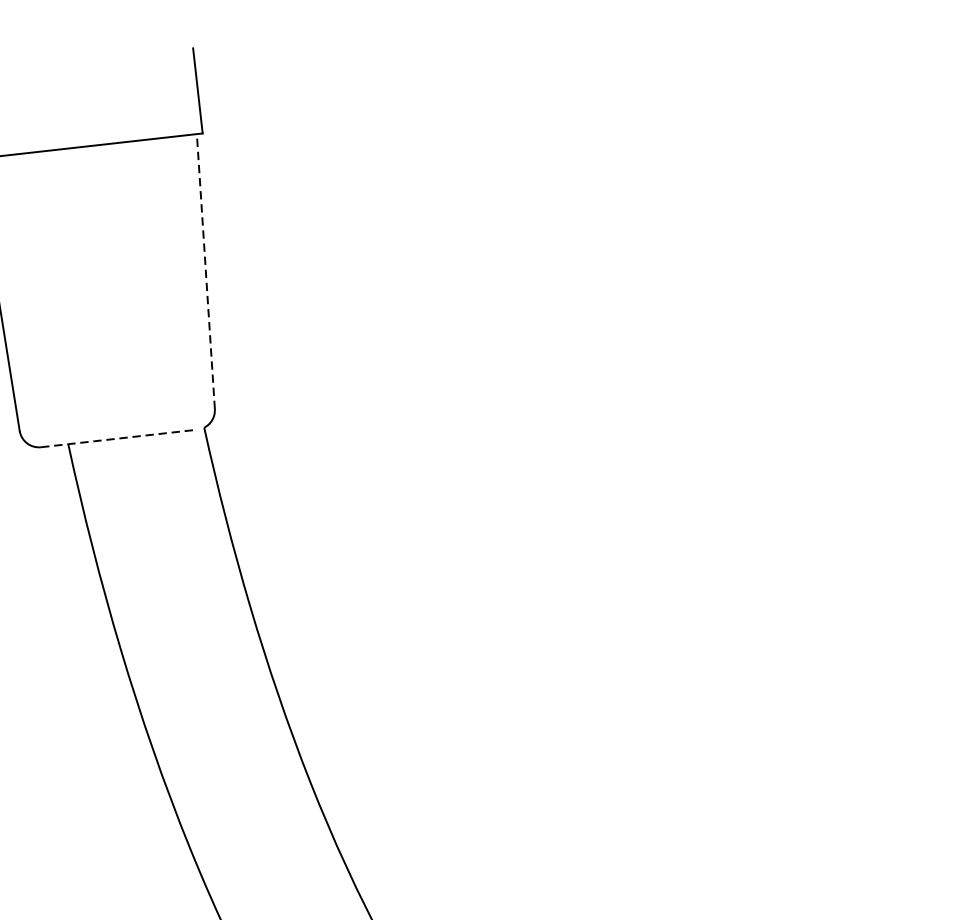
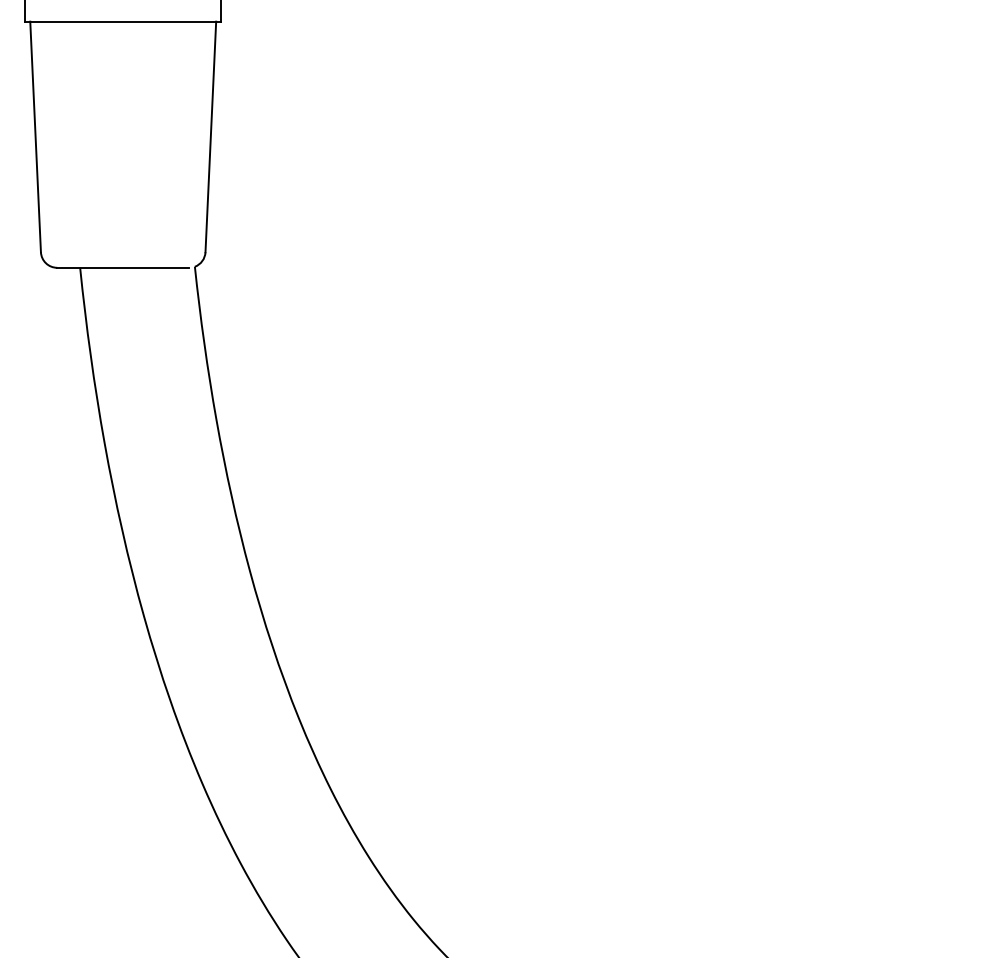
line: (205, 271) -> (210, 136), dashed -> solid
line: (119, 438) -> (123, 267), dashed -> solid

